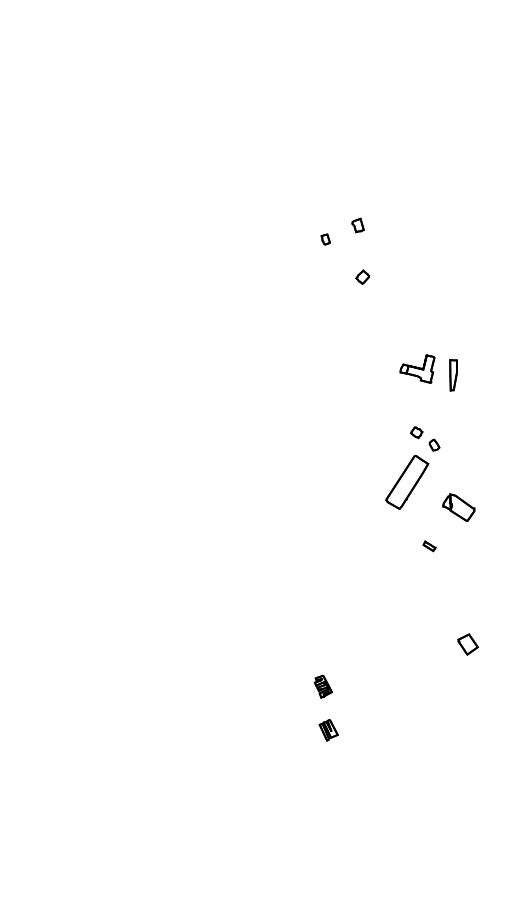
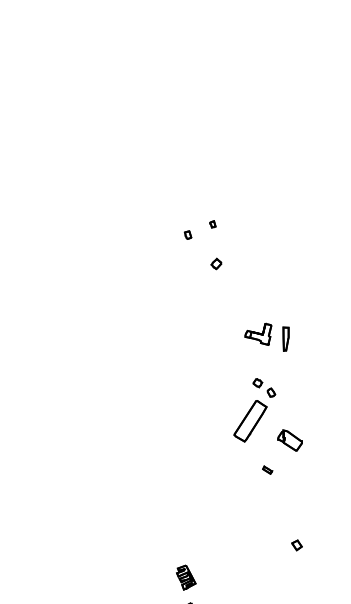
part: (357, 225) -> (212, 224), size x0.62
part: (467, 644) -> (296, 545), size x0.62
part: (323, 686) -> (186, 577), size x1.43

